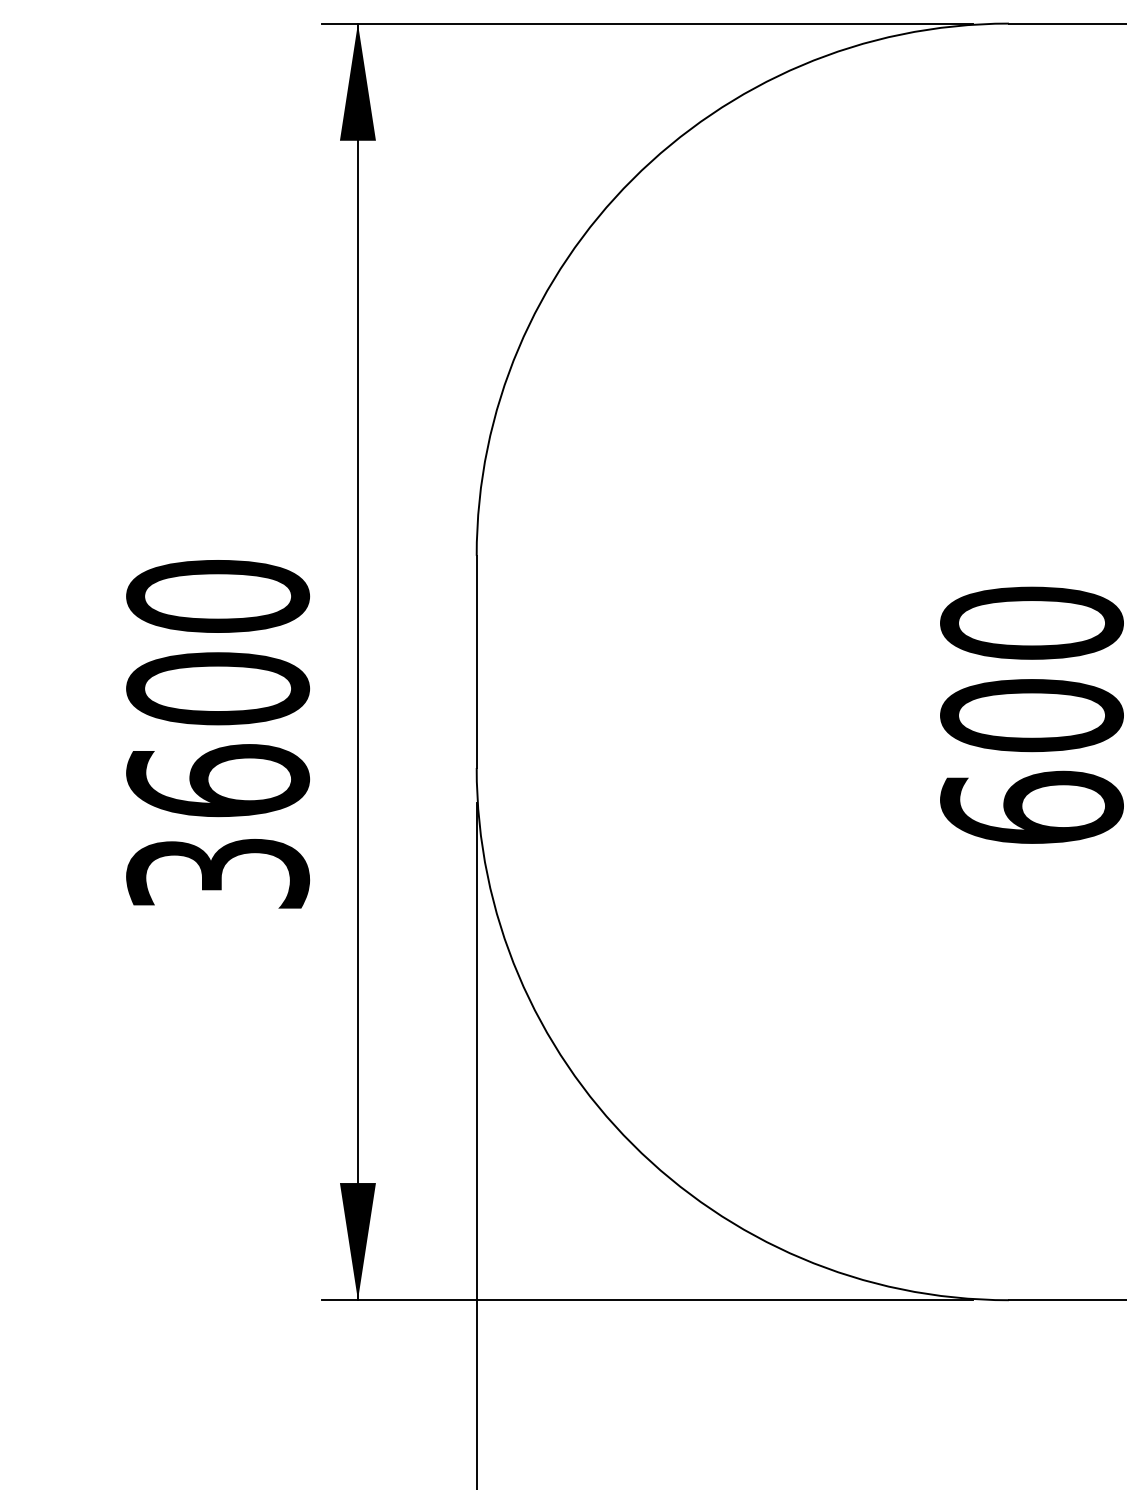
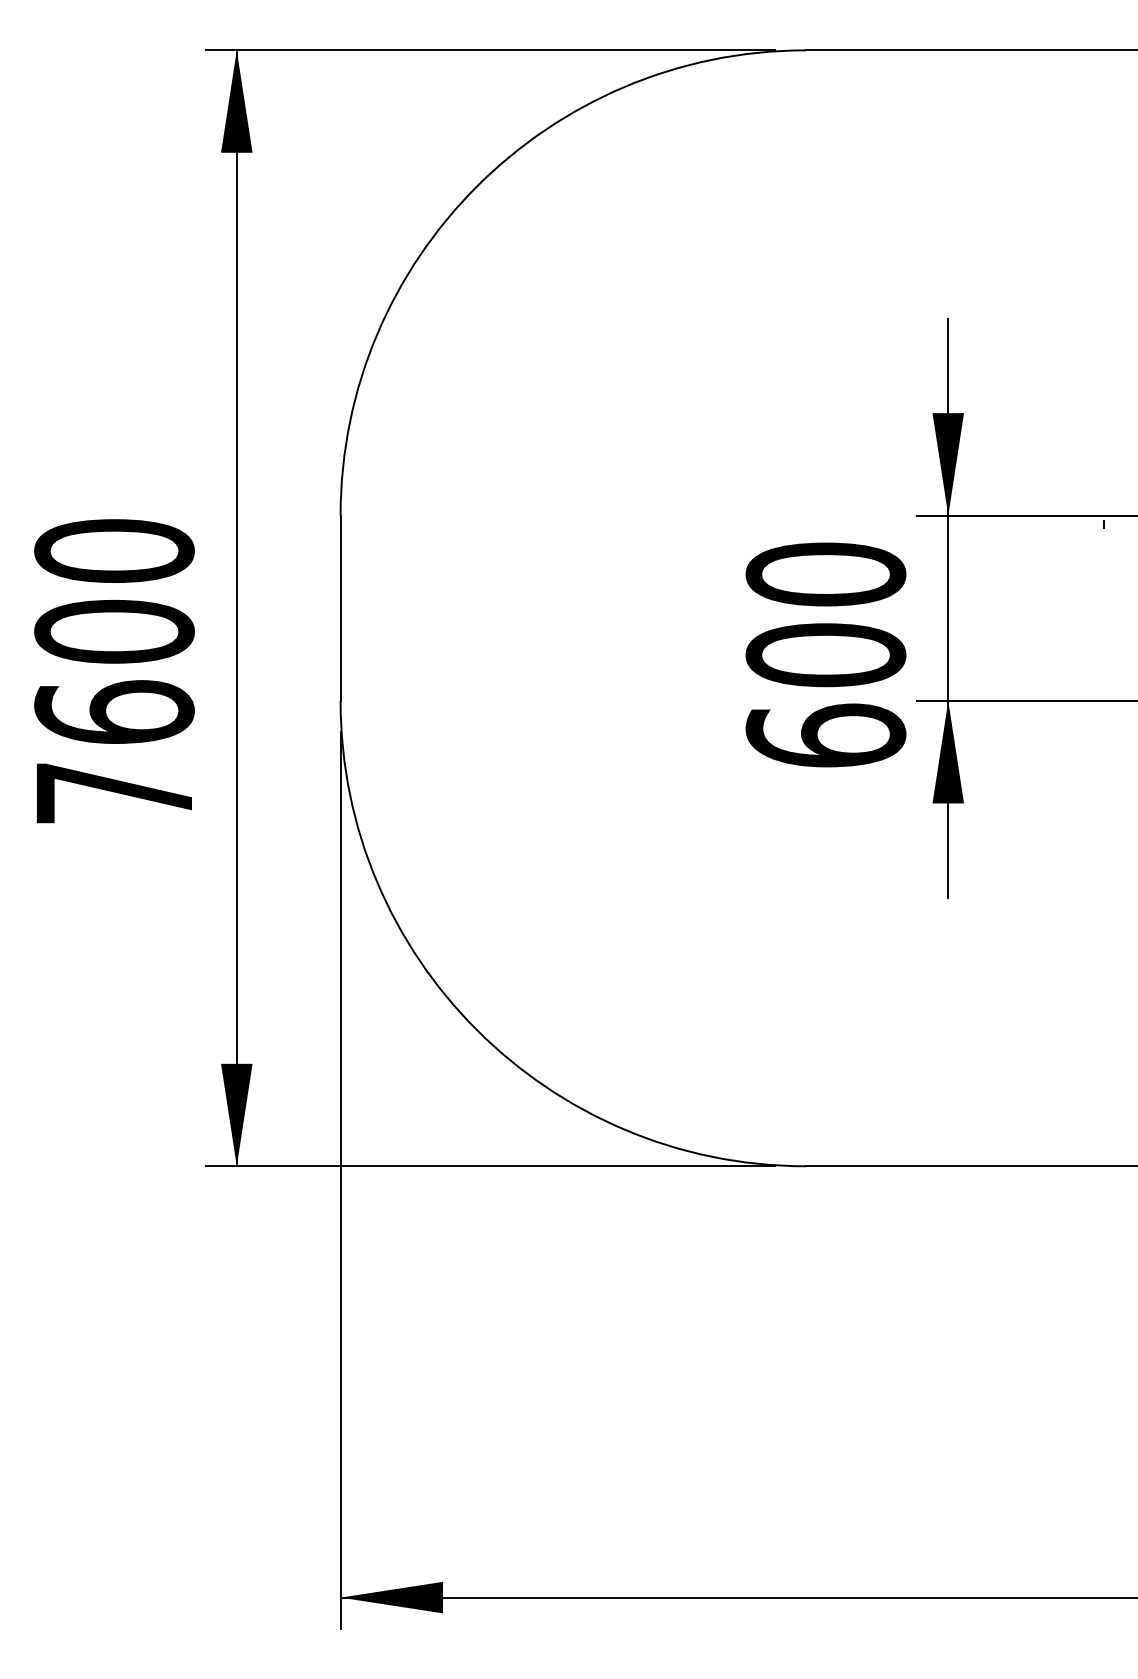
text: (218, 873) -> (114, 793), 3600 -> 7600

